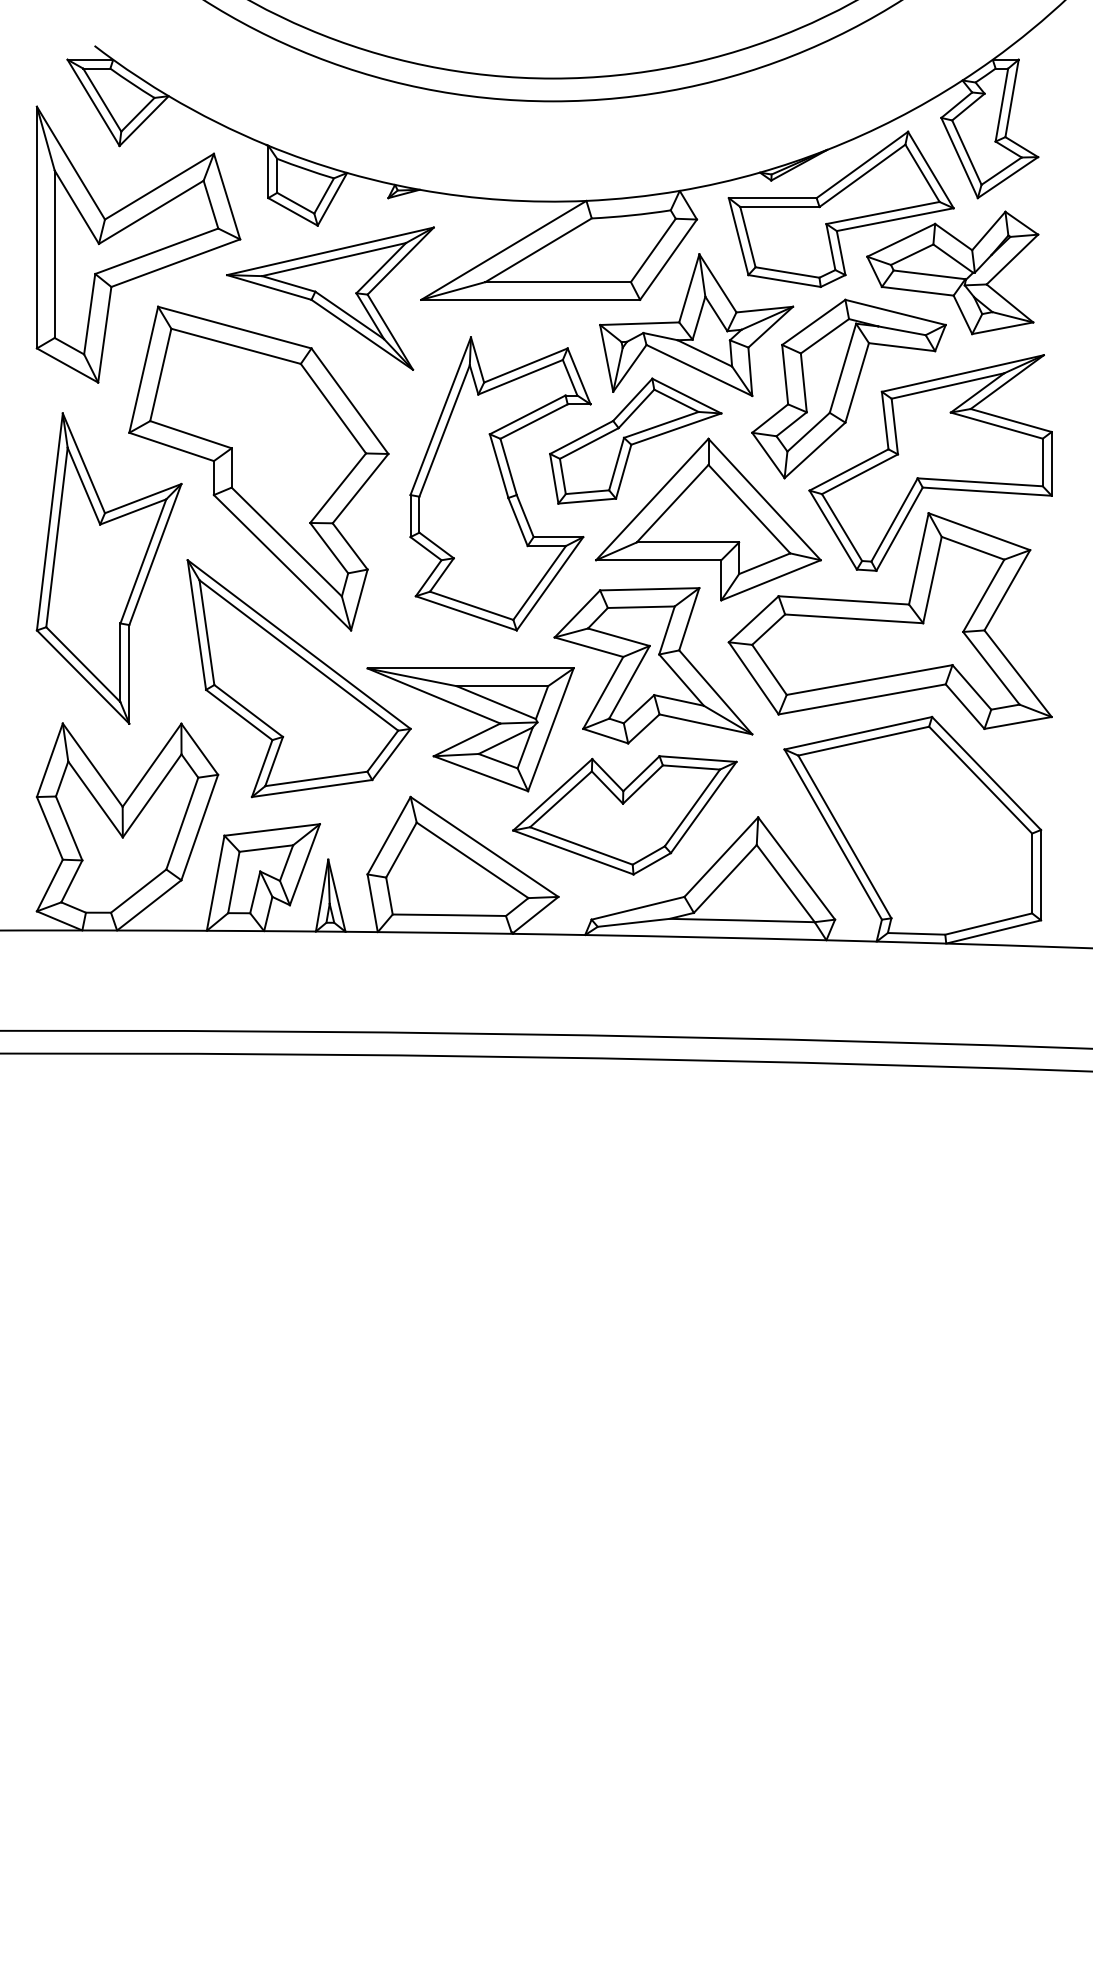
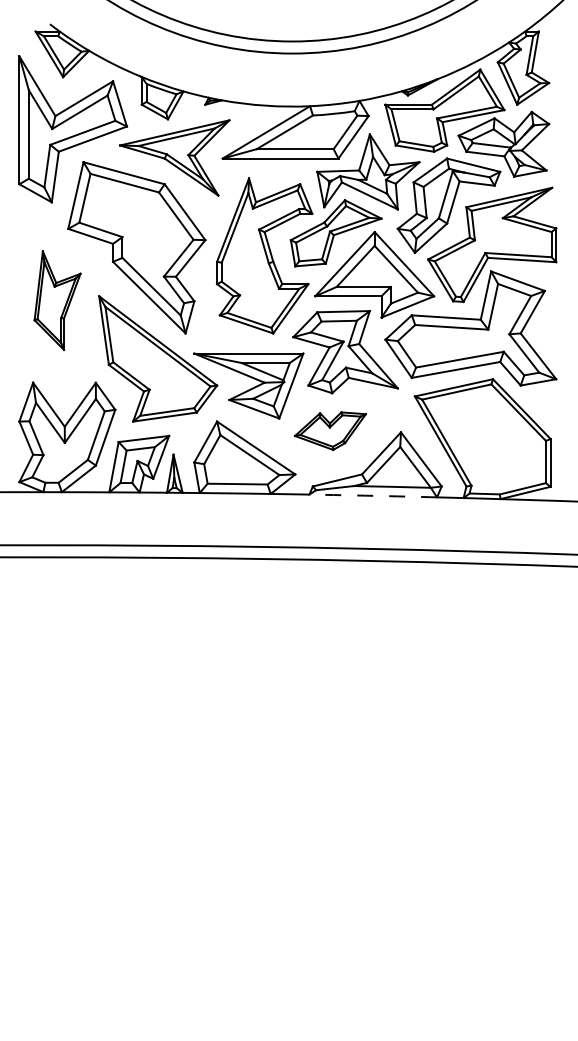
part: (108, 568) -> (57, 300), size x0.6
part: (624, 813) -> (330, 430), size x0.6
arc: (706, 936) -> (373, 495), solid -> dashed

